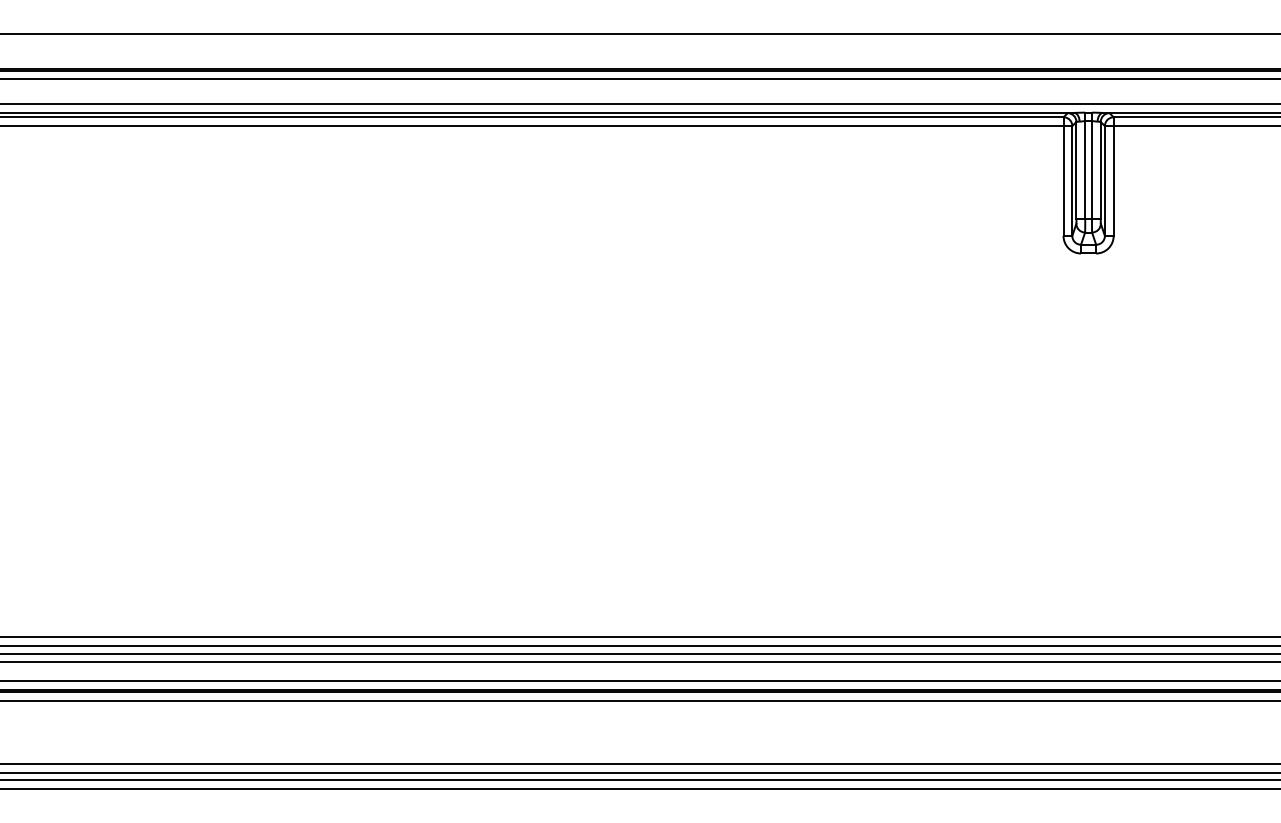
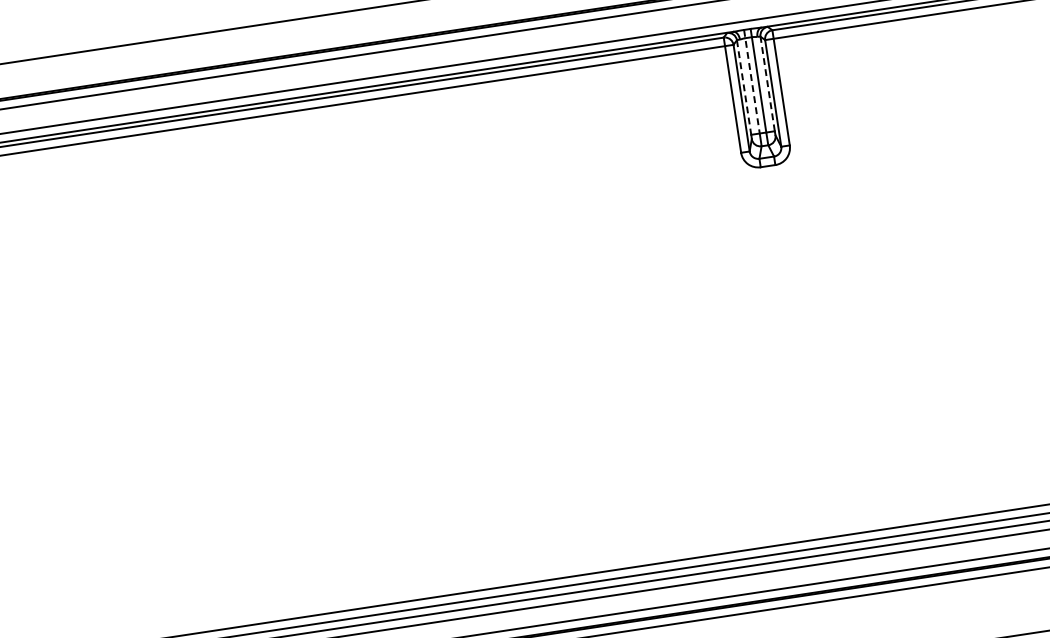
line: (1085, 166) -> (752, 82), solid -> dashed
line: (1076, 170) -> (744, 87), solid -> dashed
line: (1100, 170) -> (767, 83), solid -> dashed

